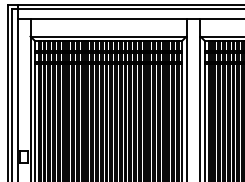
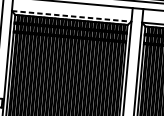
line: (108, 36) -> (71, 16), solid -> dashed

